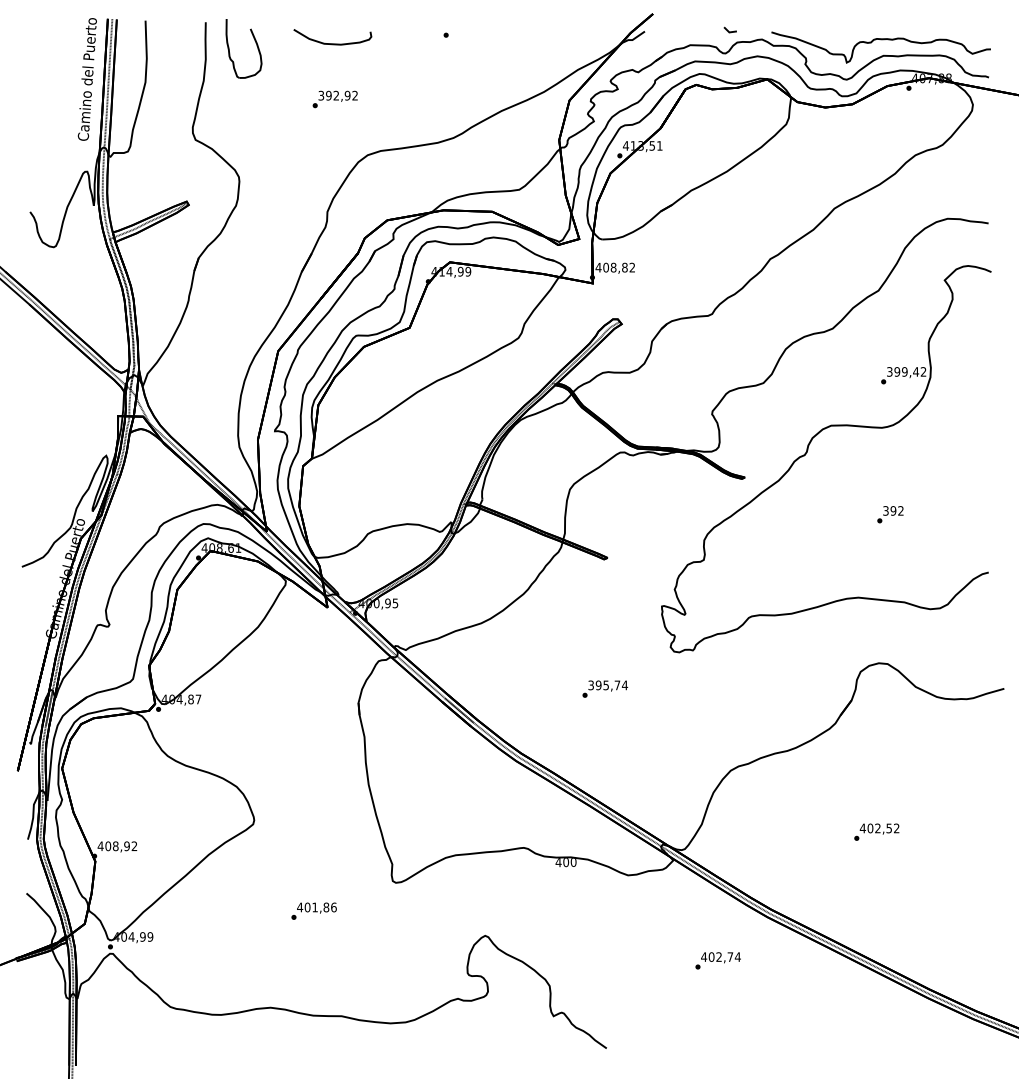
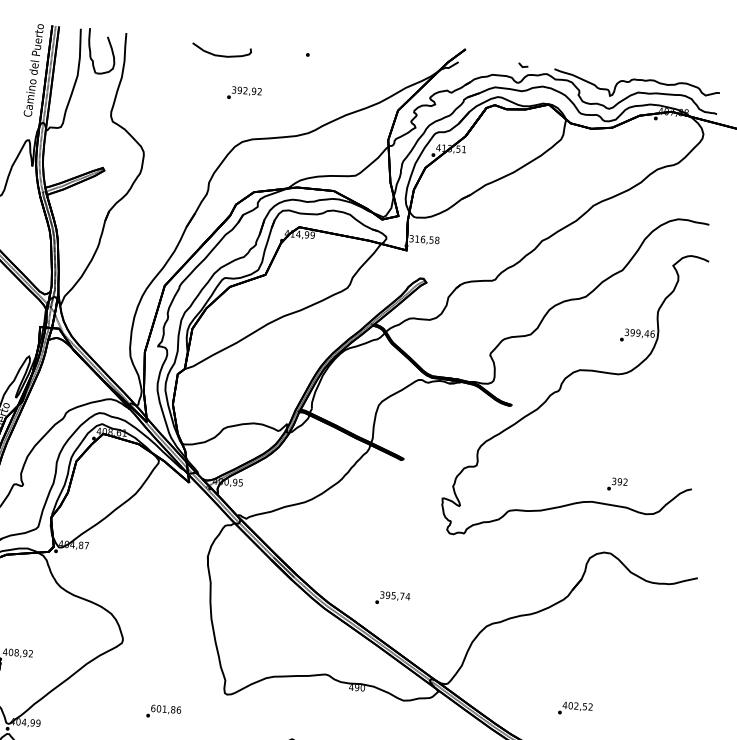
part: (255, 43) -> (110, 48), moved
text: (334, 99) -> (243, 93), moved
text: (615, 267) -> (424, 239), 408,82 -> 316,58
text: (923, 371) -> (652, 333), 399,42 -> 399,46
text: (890, 514) -> (617, 484), moved
text: (605, 688) -> (393, 598), moved
text: (876, 831) -> (575, 708), moved
text: (565, 862) -> (356, 687), 400 -> 490
text: (300, 907) -> (153, 708), 401,86 -> 601,86

